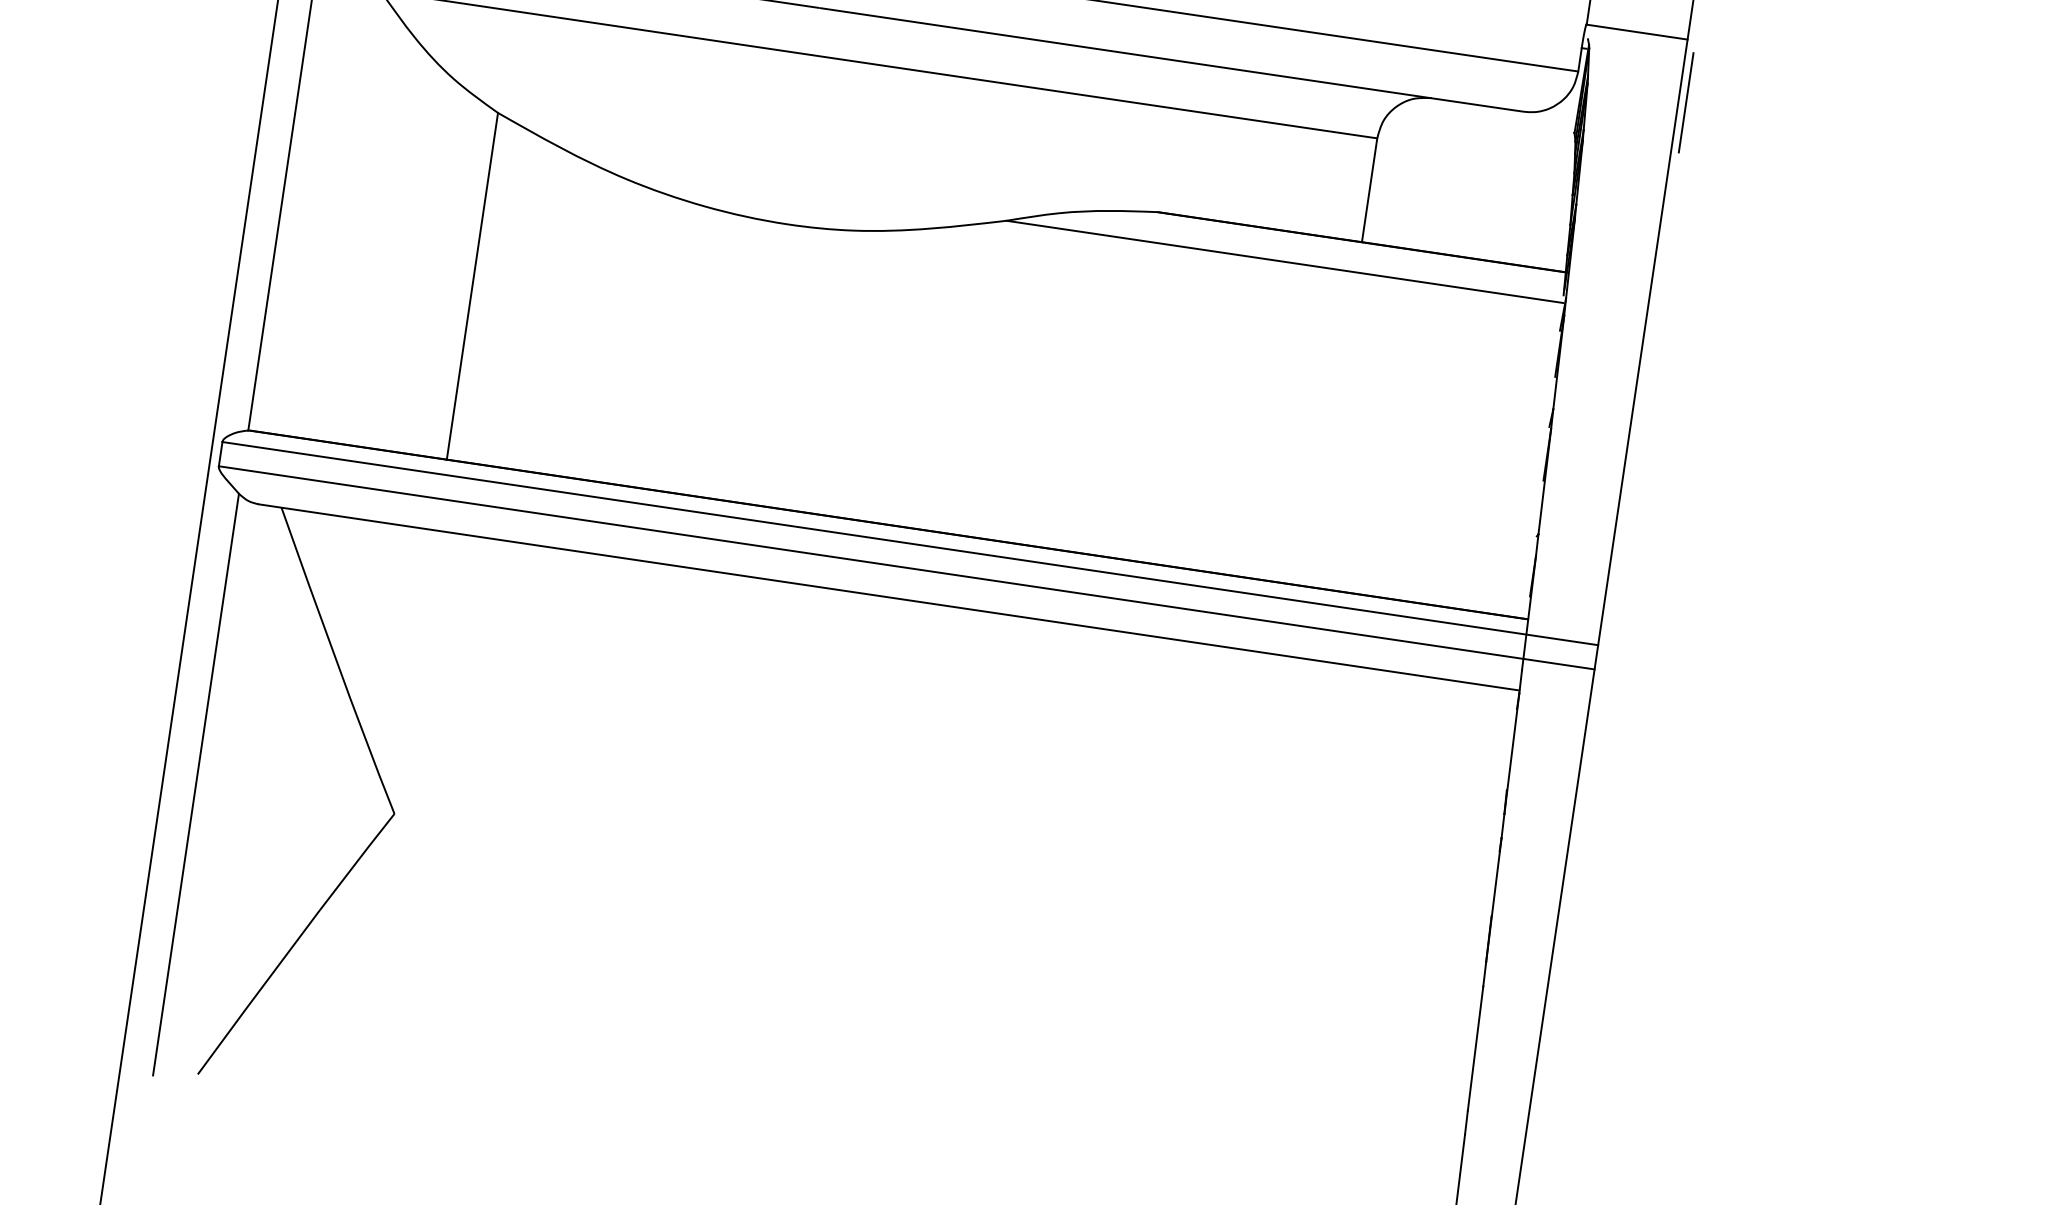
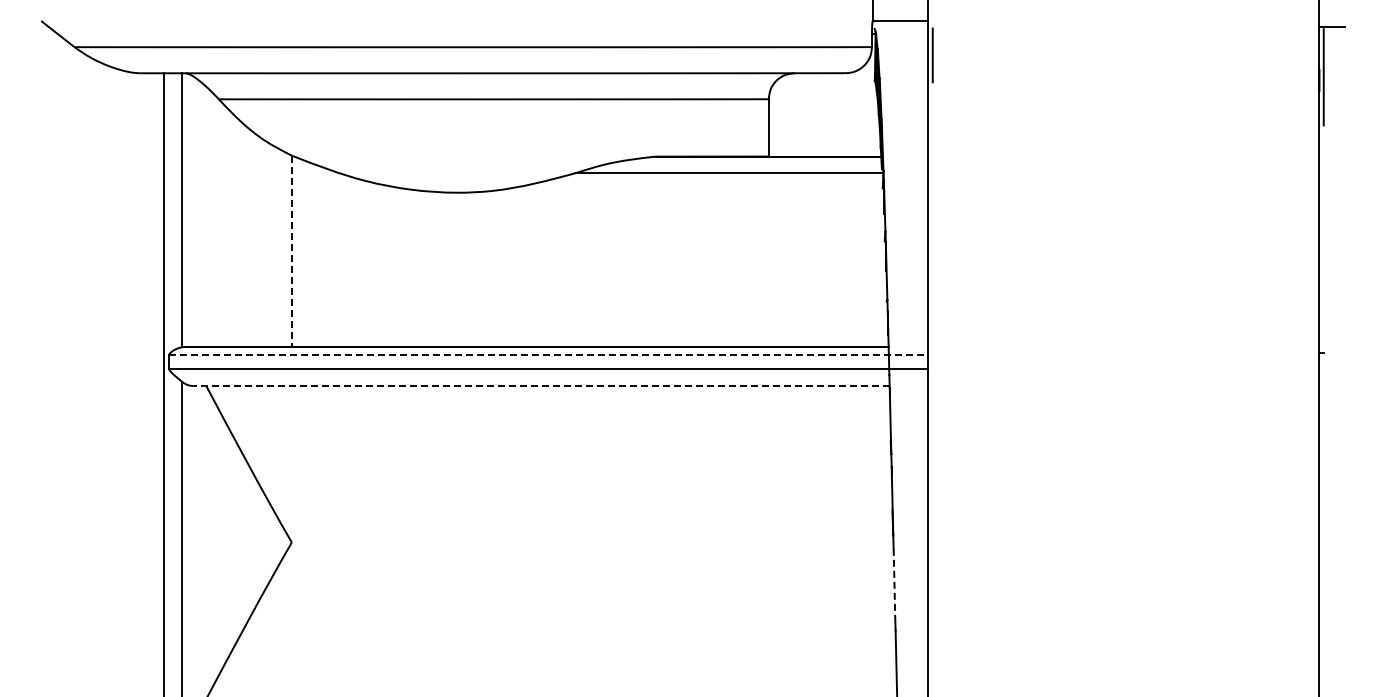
line: (471, 286) -> (291, 251), solid -> dashed
line: (909, 543) -> (548, 355), solid -> dashed
line: (888, 598) -> (541, 386), solid -> dashed
line: (1475, 1049) -> (894, 583), solid -> dashed

